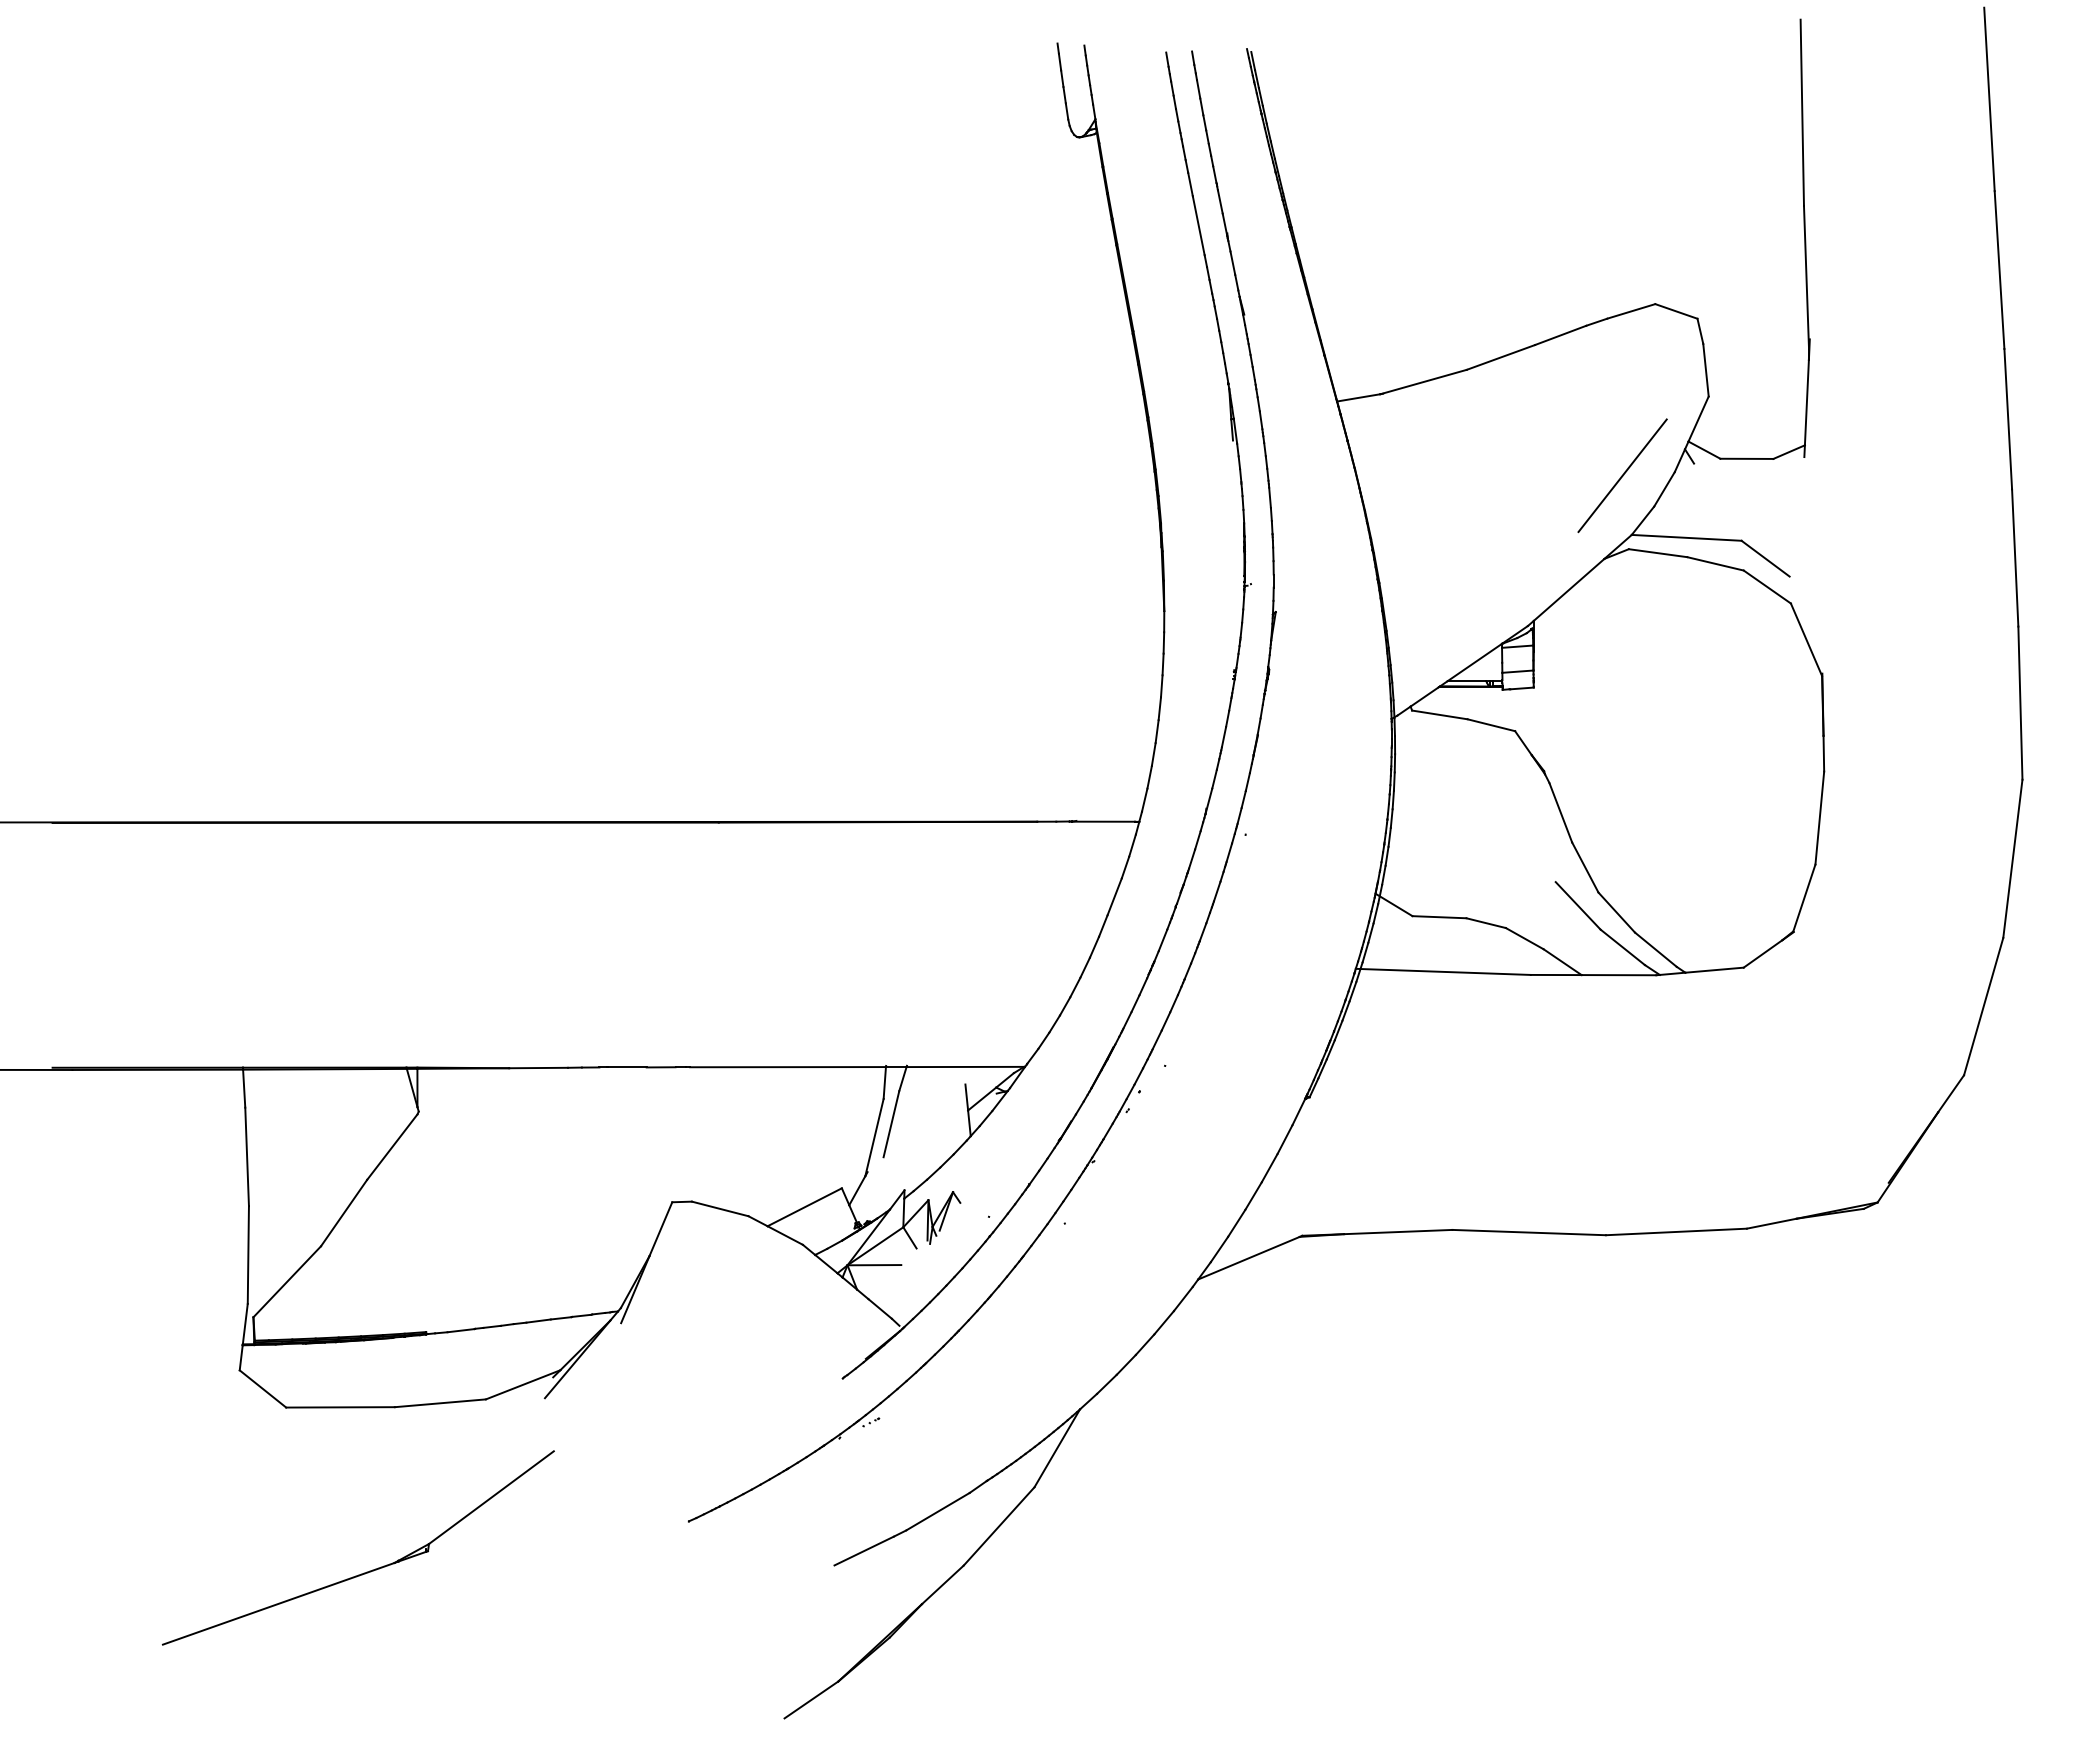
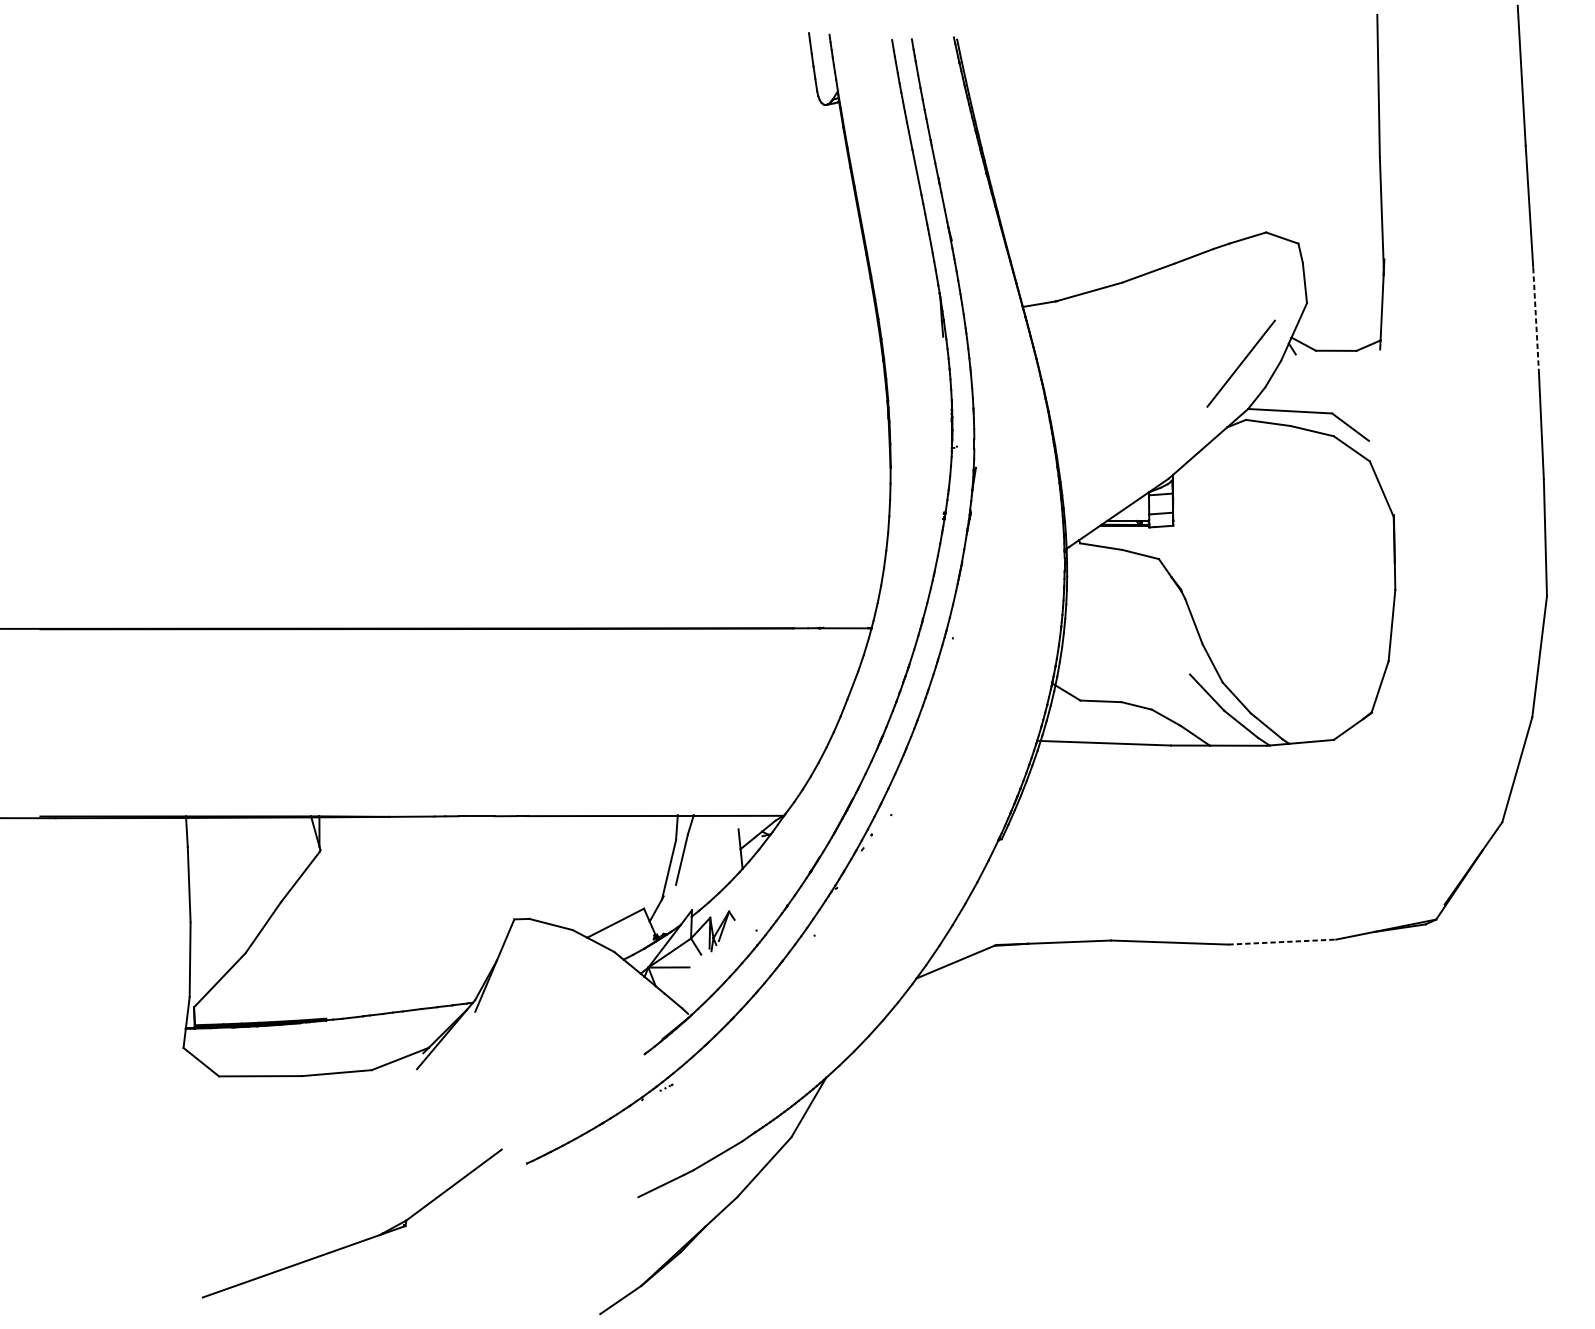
line: (2008, 418) -> (1536, 319), solid -> dashed
line: (1676, 1231) -> (1282, 941), solid -> dashed
part: (366, 1571) -> (358, 1241), moved

